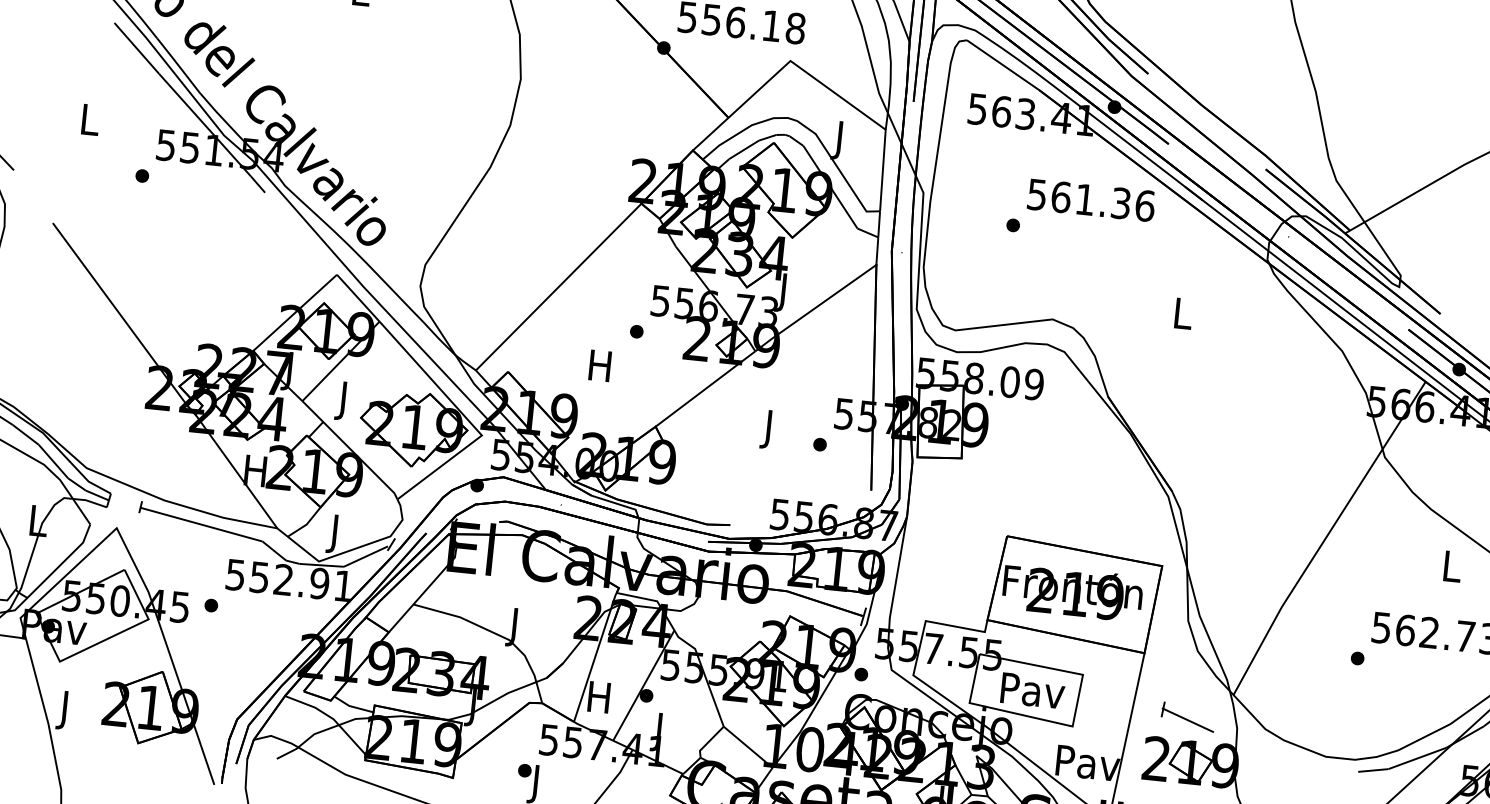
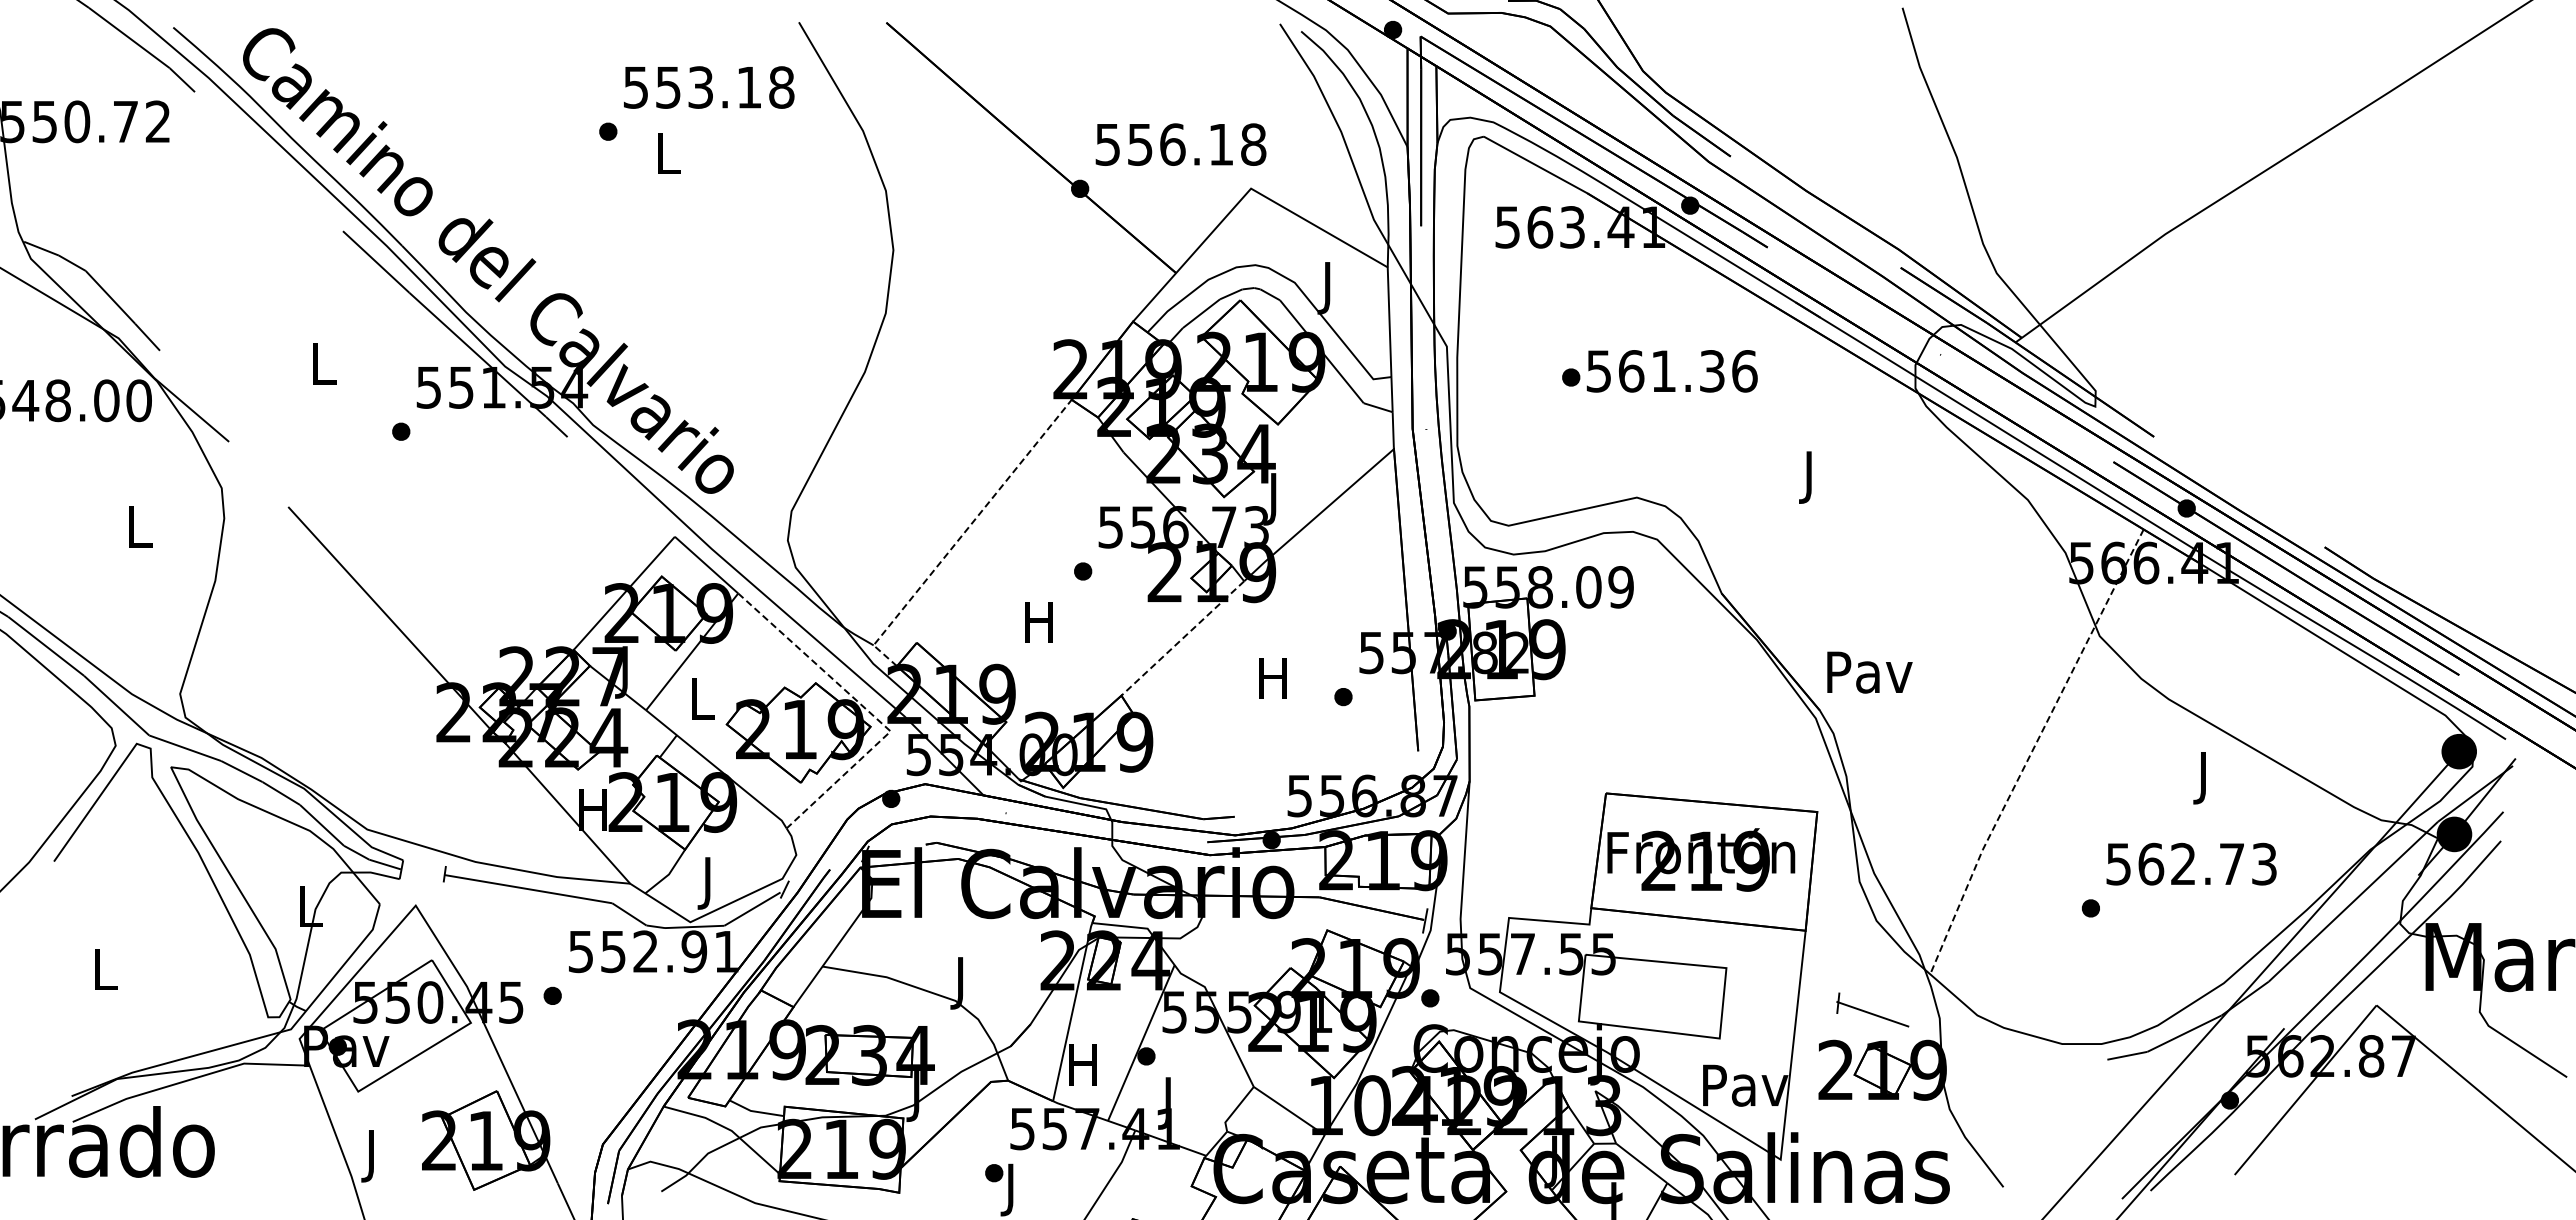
text: (1090, 200) -> (1671, 371), moved
line: (550, 295) -> (962, 535), solid -> dashed
text: (1182, 317) -> (1810, 477), L -> J
line: (705, 389) -> (1182, 638), solid -> dashed
text: (344, 401) -> (702, 704), J -> L
line: (466, 418) -> (867, 710), solid -> dashed
text: (768, 429) -> (1272, 683), J -> H
line: (1326, 537) -> (2032, 750), solid -> dashed
text: (1451, 570) -> (2204, 778), L -> J
text: (1032, 690) -> (1869, 672), moved

